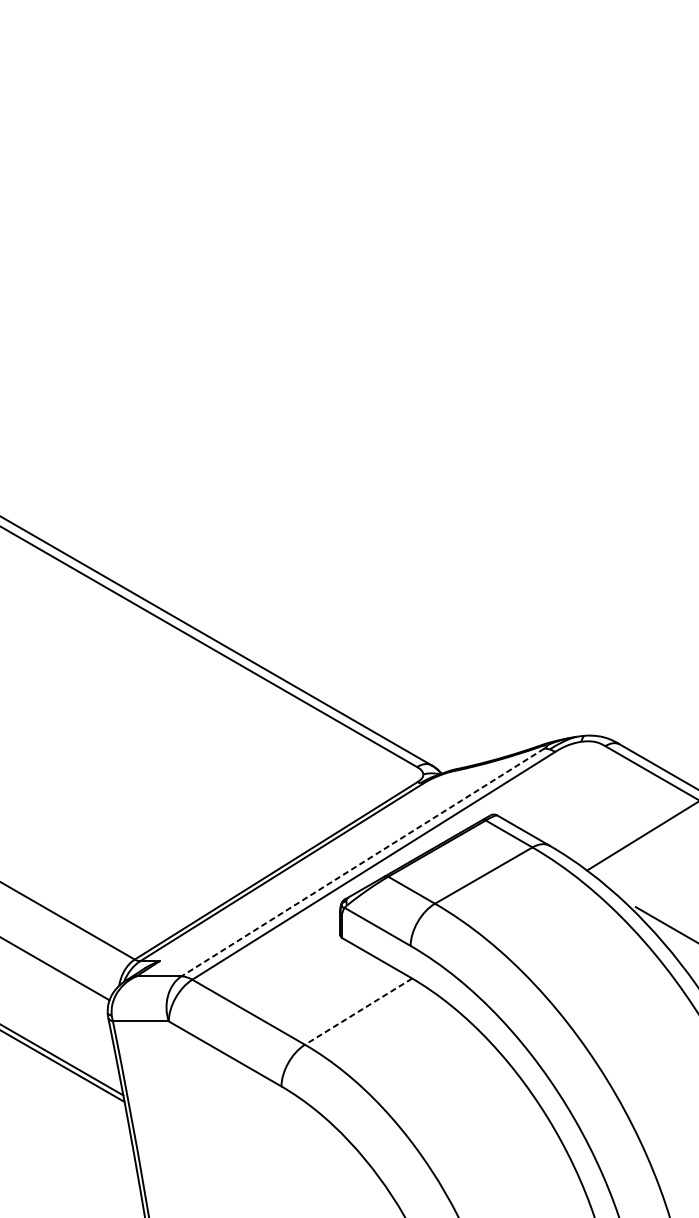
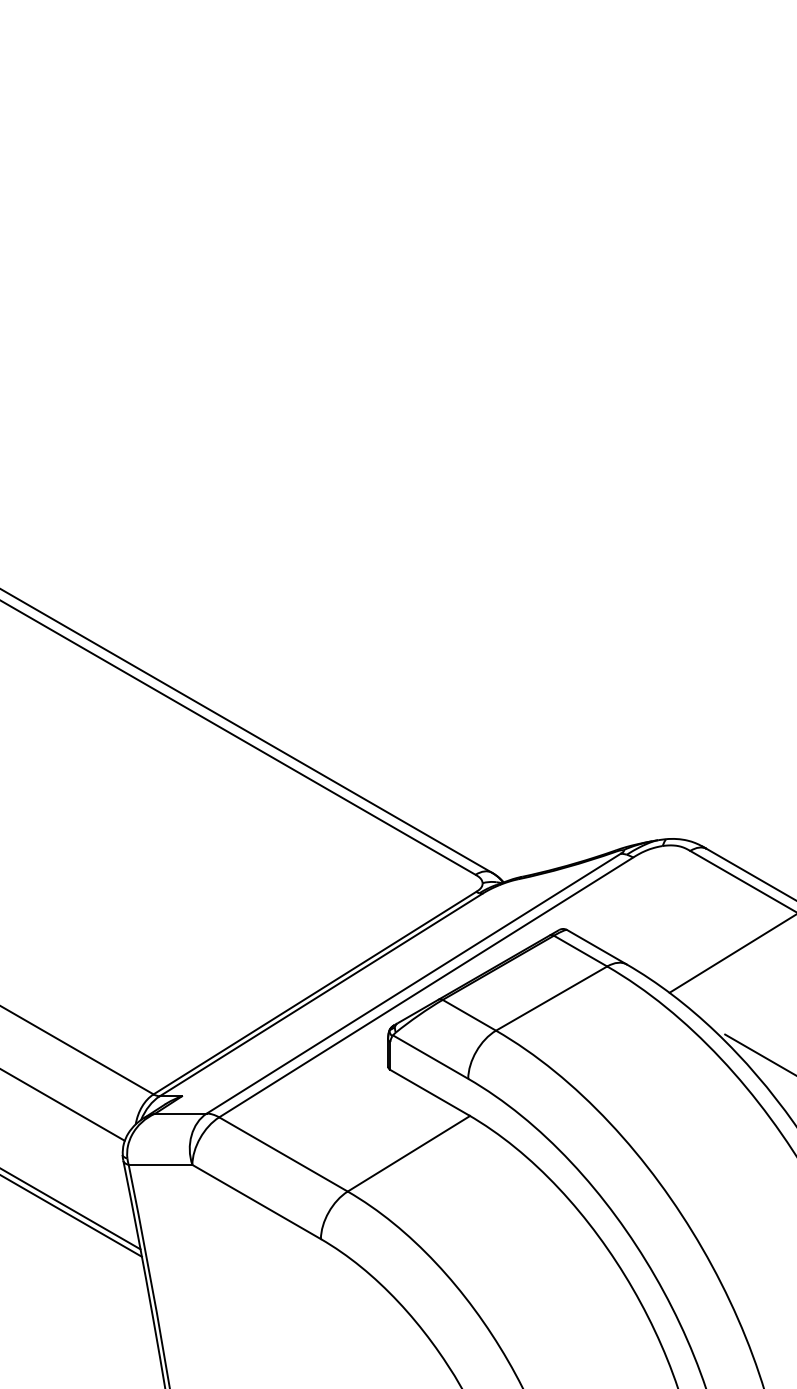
line: (362, 862) -> (413, 983), dashed -> solid
line: (358, 1011) -> (408, 1153), dashed -> solid

